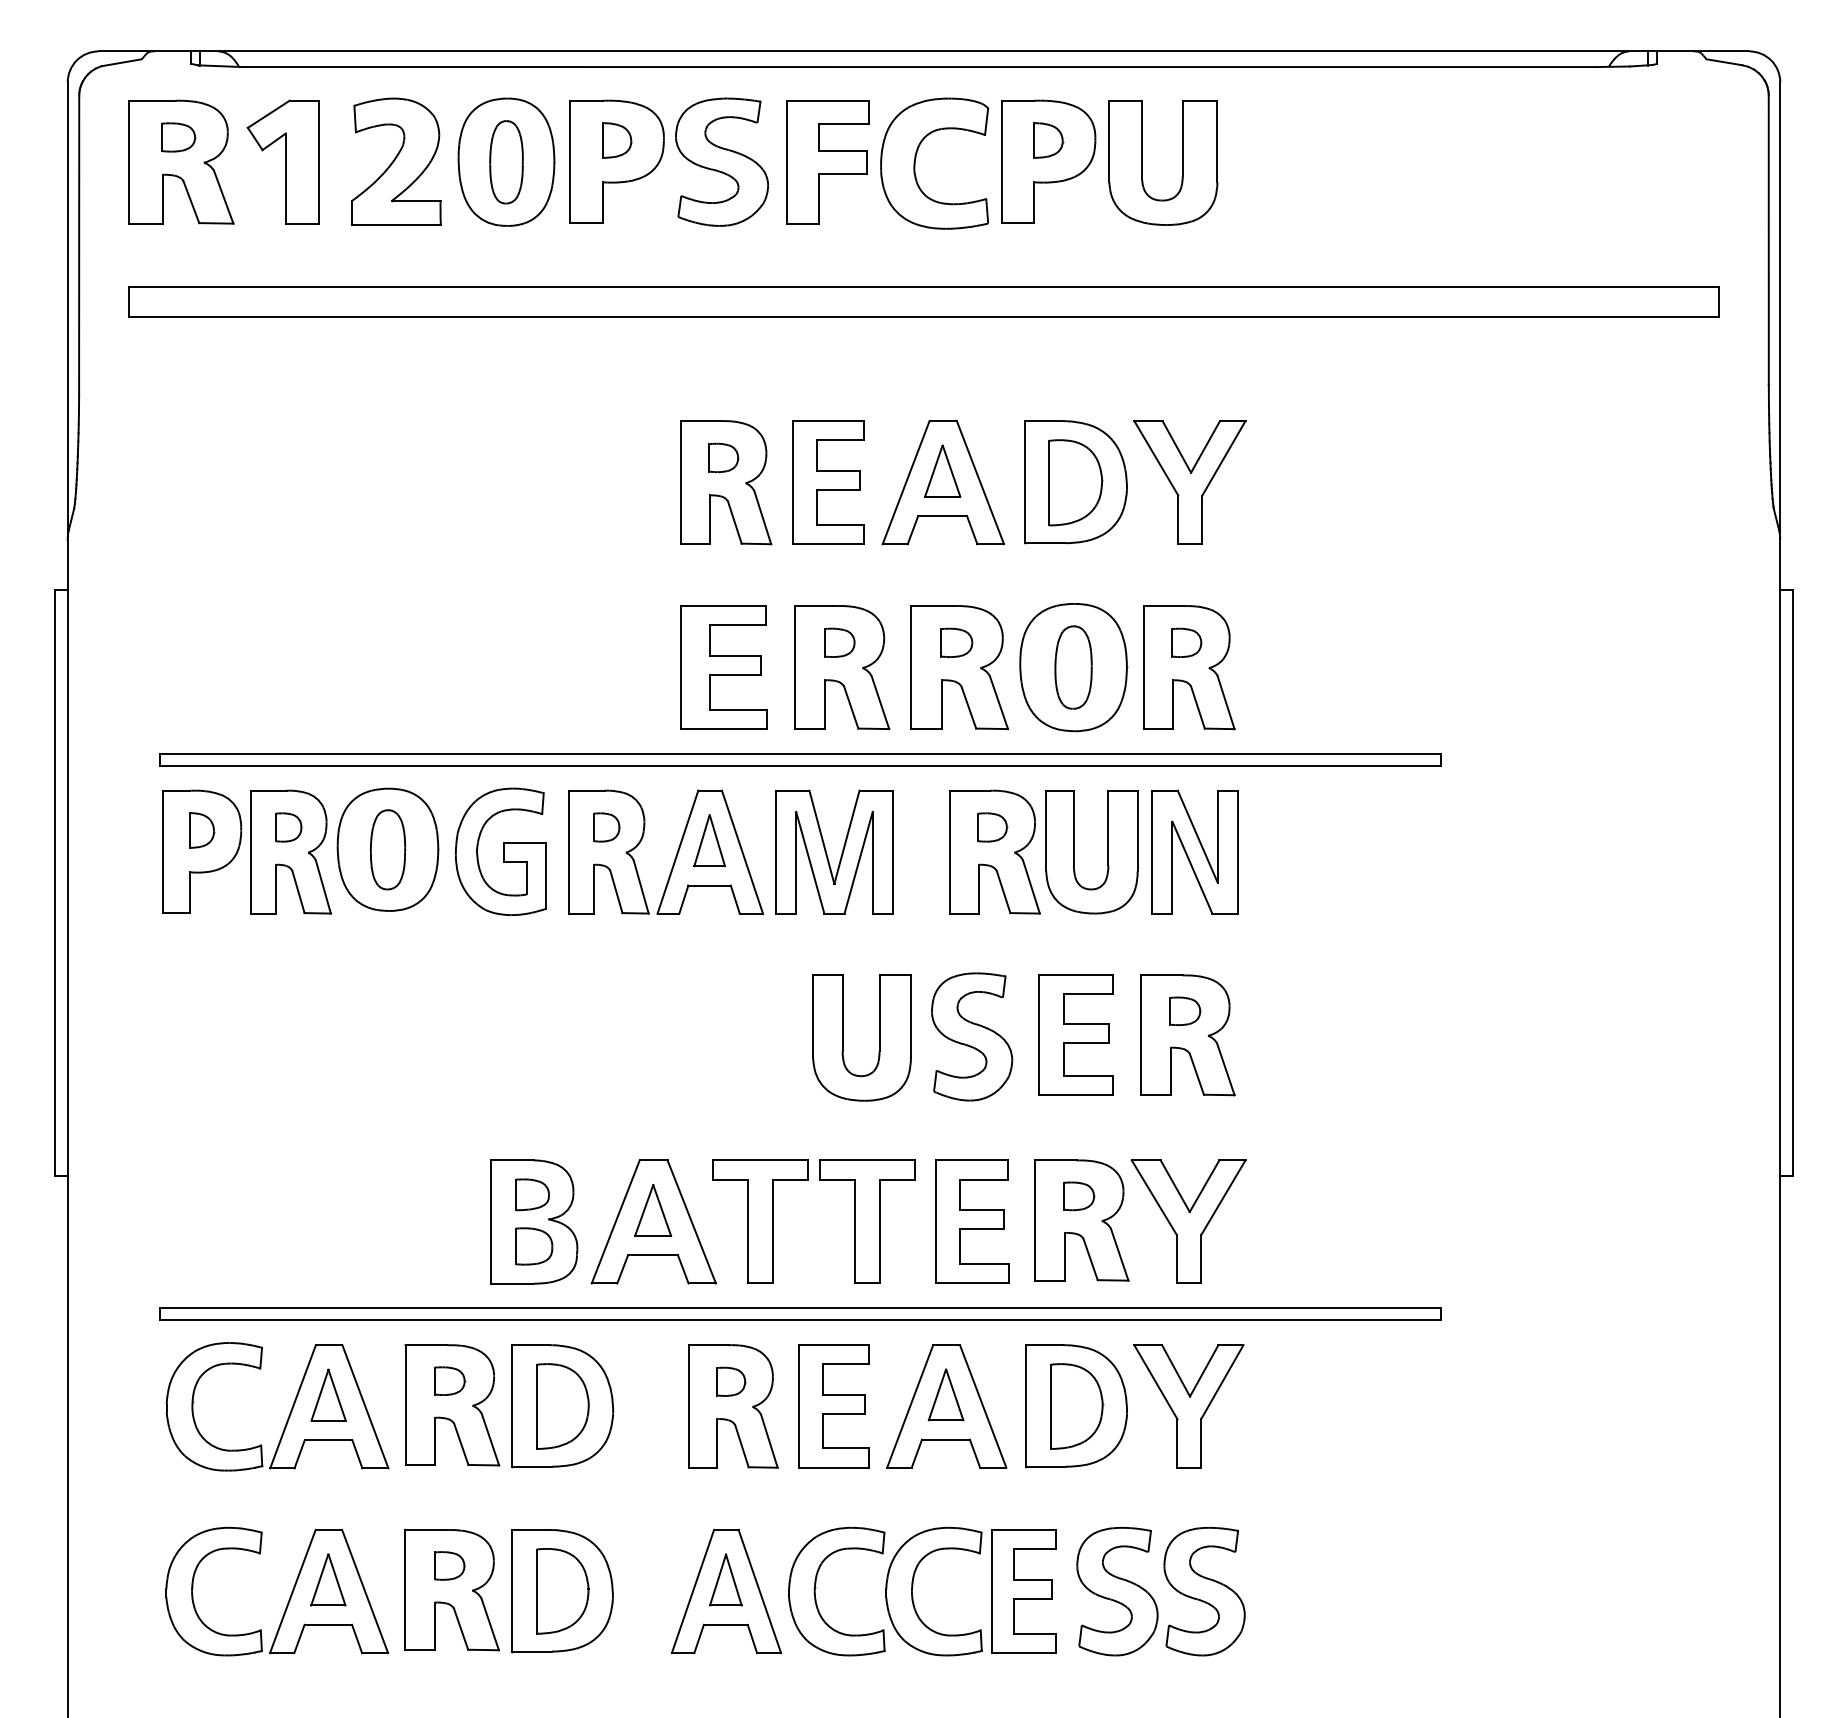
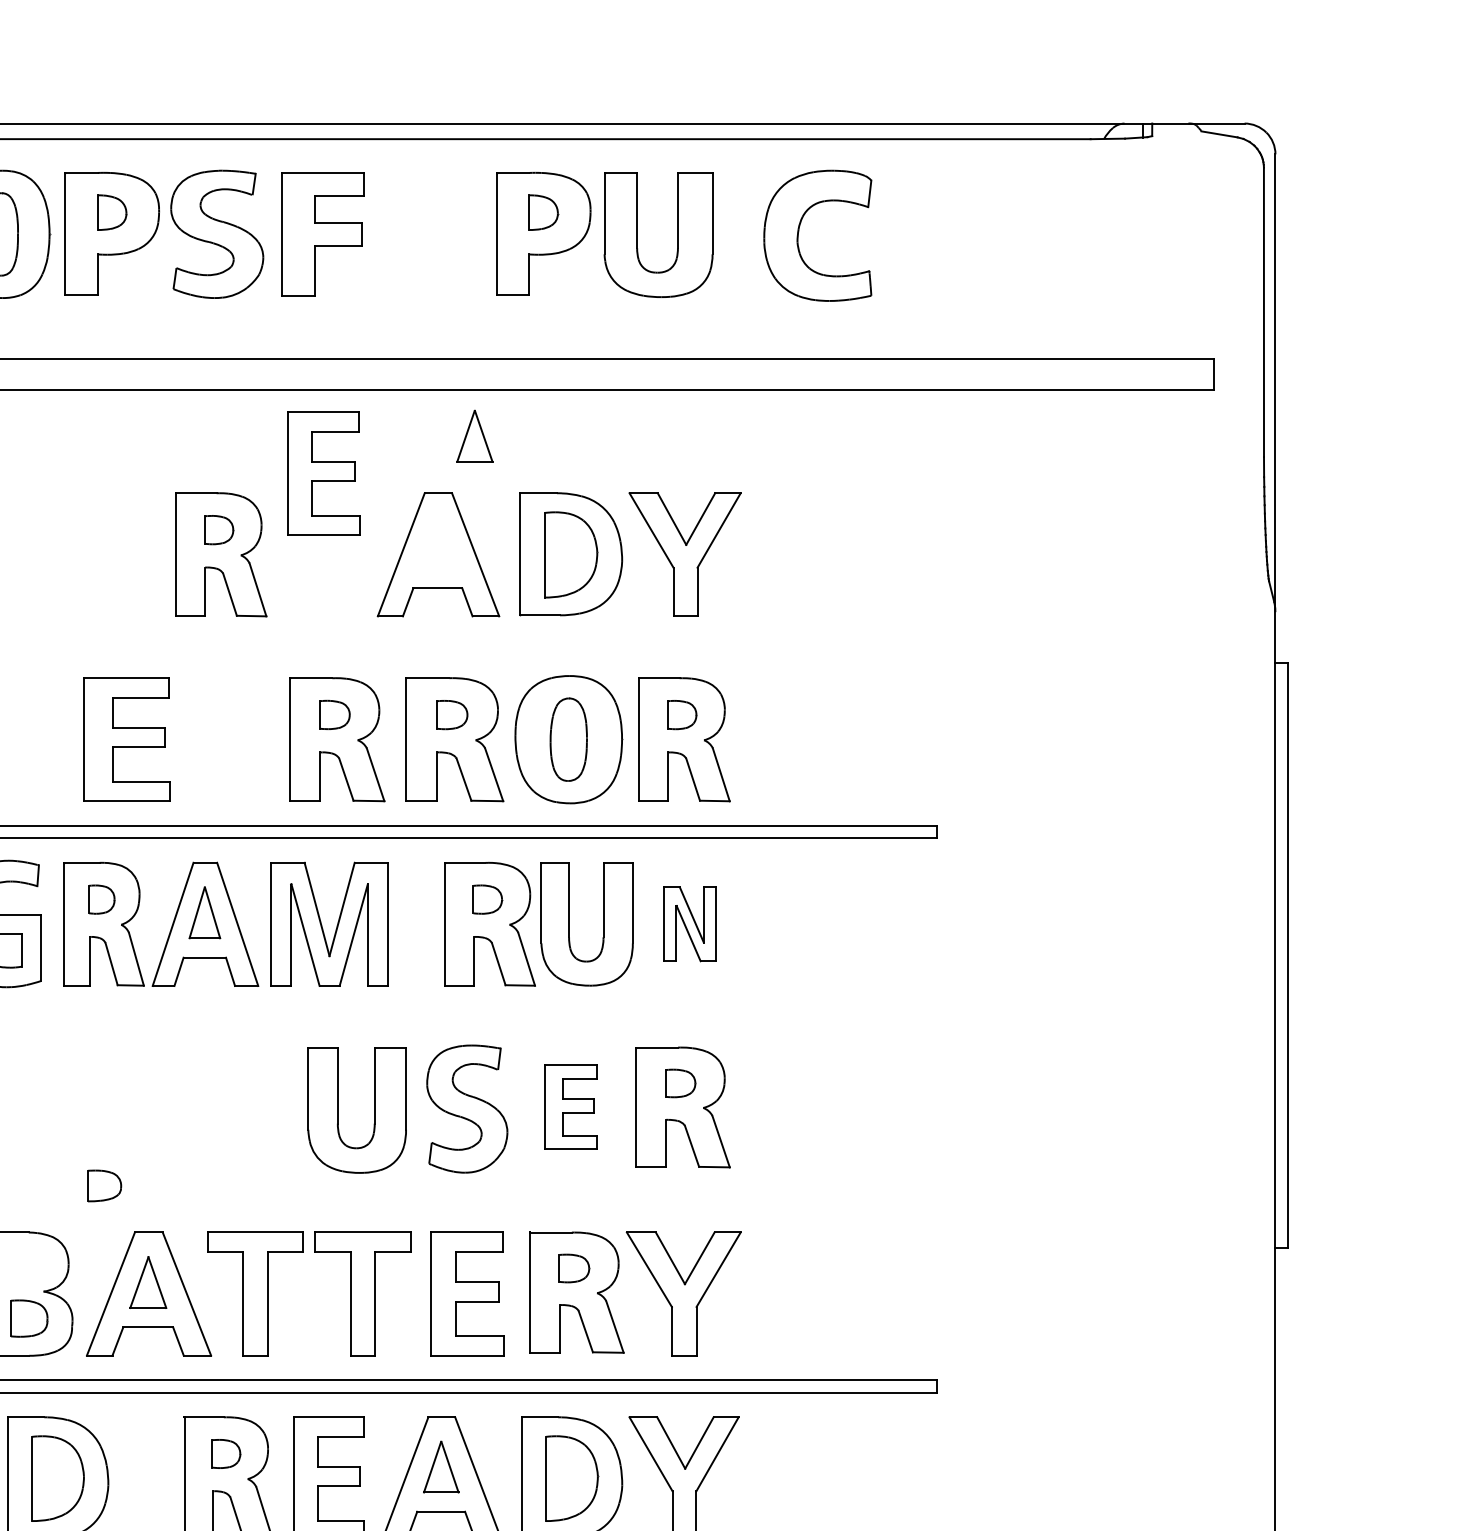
part: (916, 158) -> (799, 230), moved
part: (942, 470) -> (474, 435), moved
part: (828, 482) -> (323, 473), moved
part: (723, 667) -> (126, 739), moved
part: (1194, 851) -> (689, 923), size x0.6
part: (1075, 1034) -> (570, 1106), size x0.7
part: (532, 1194) -> (104, 1185), moved

